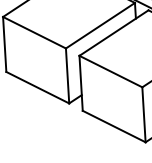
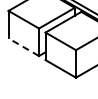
line: (37, 88) -> (23, 47), solid -> dashed

